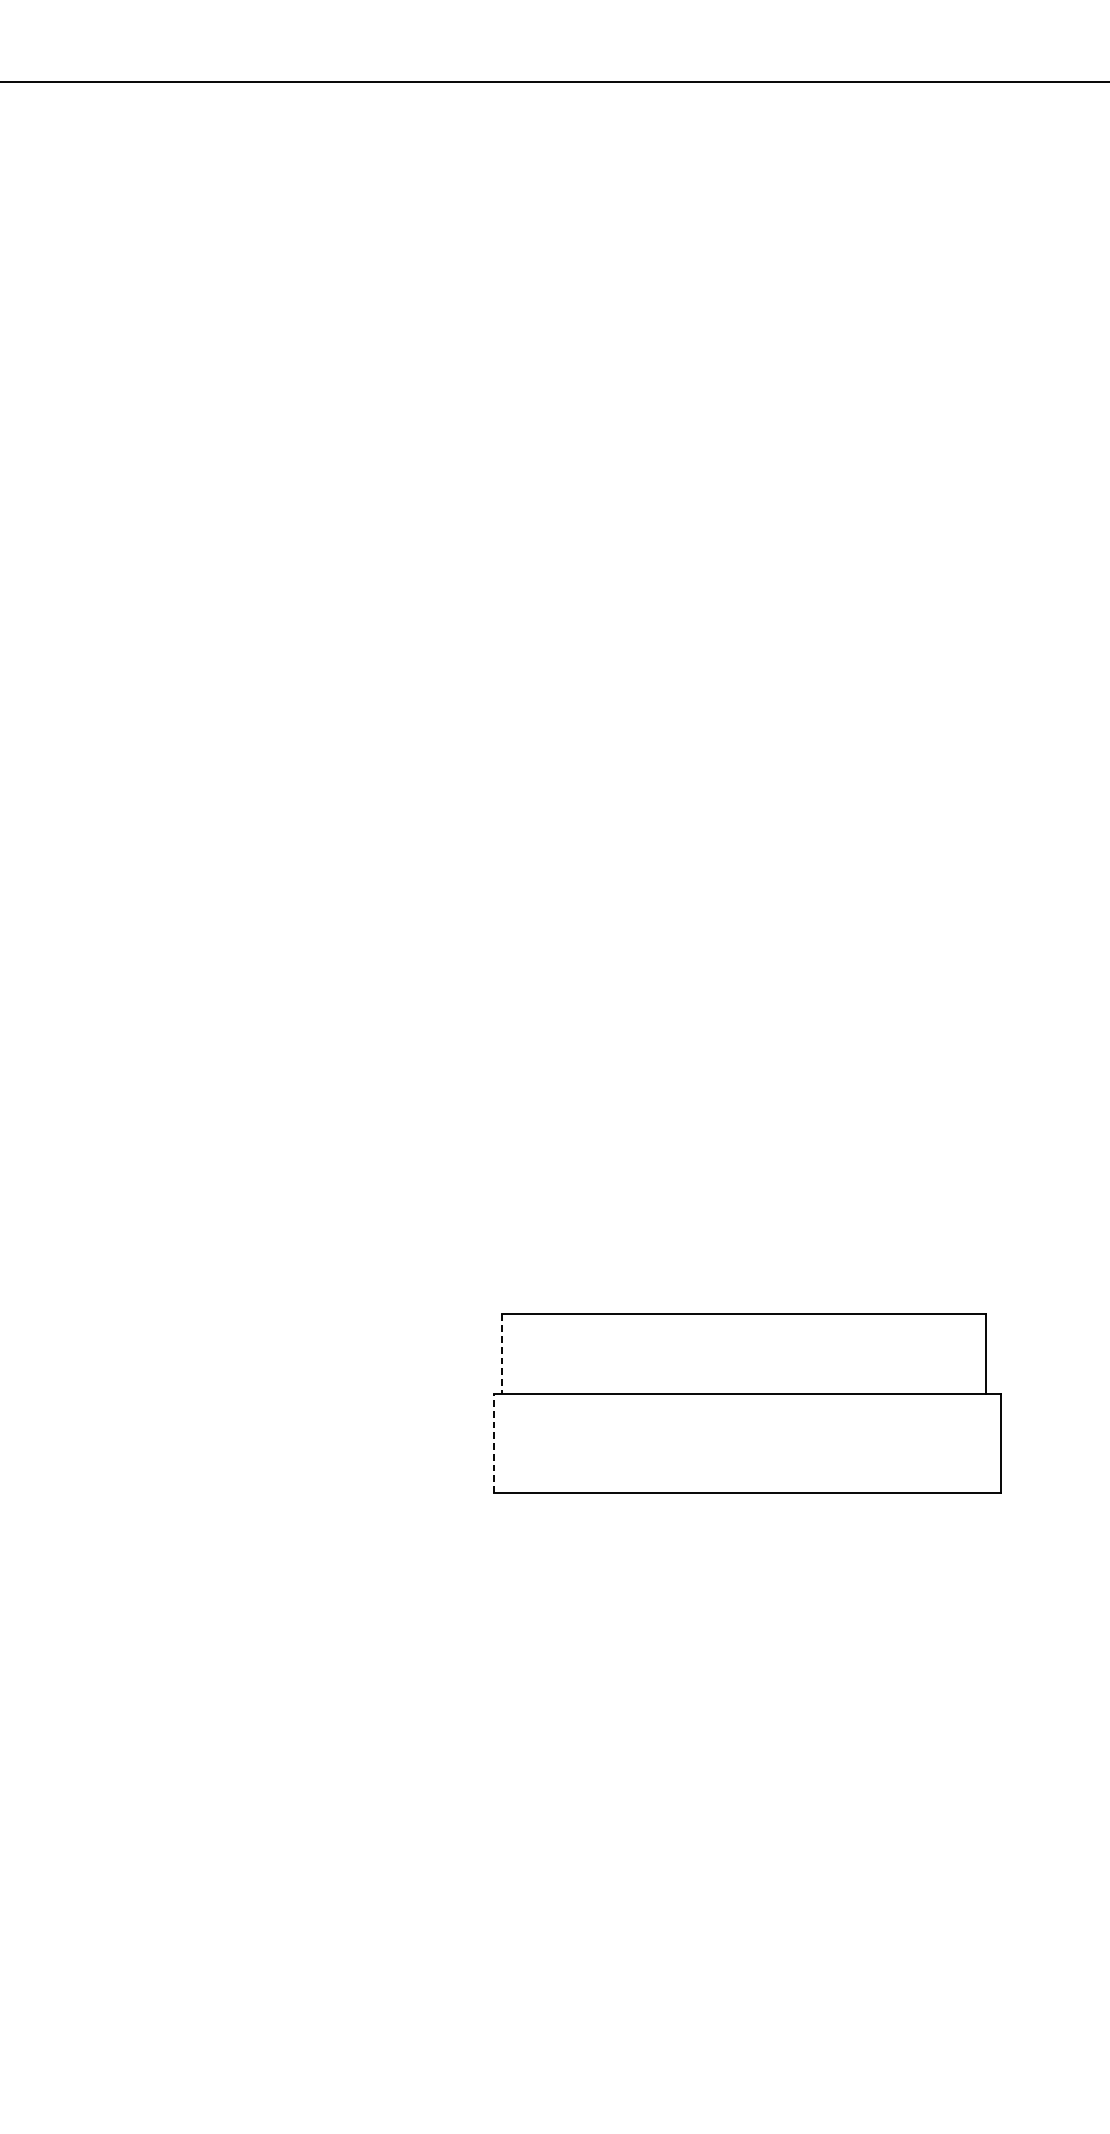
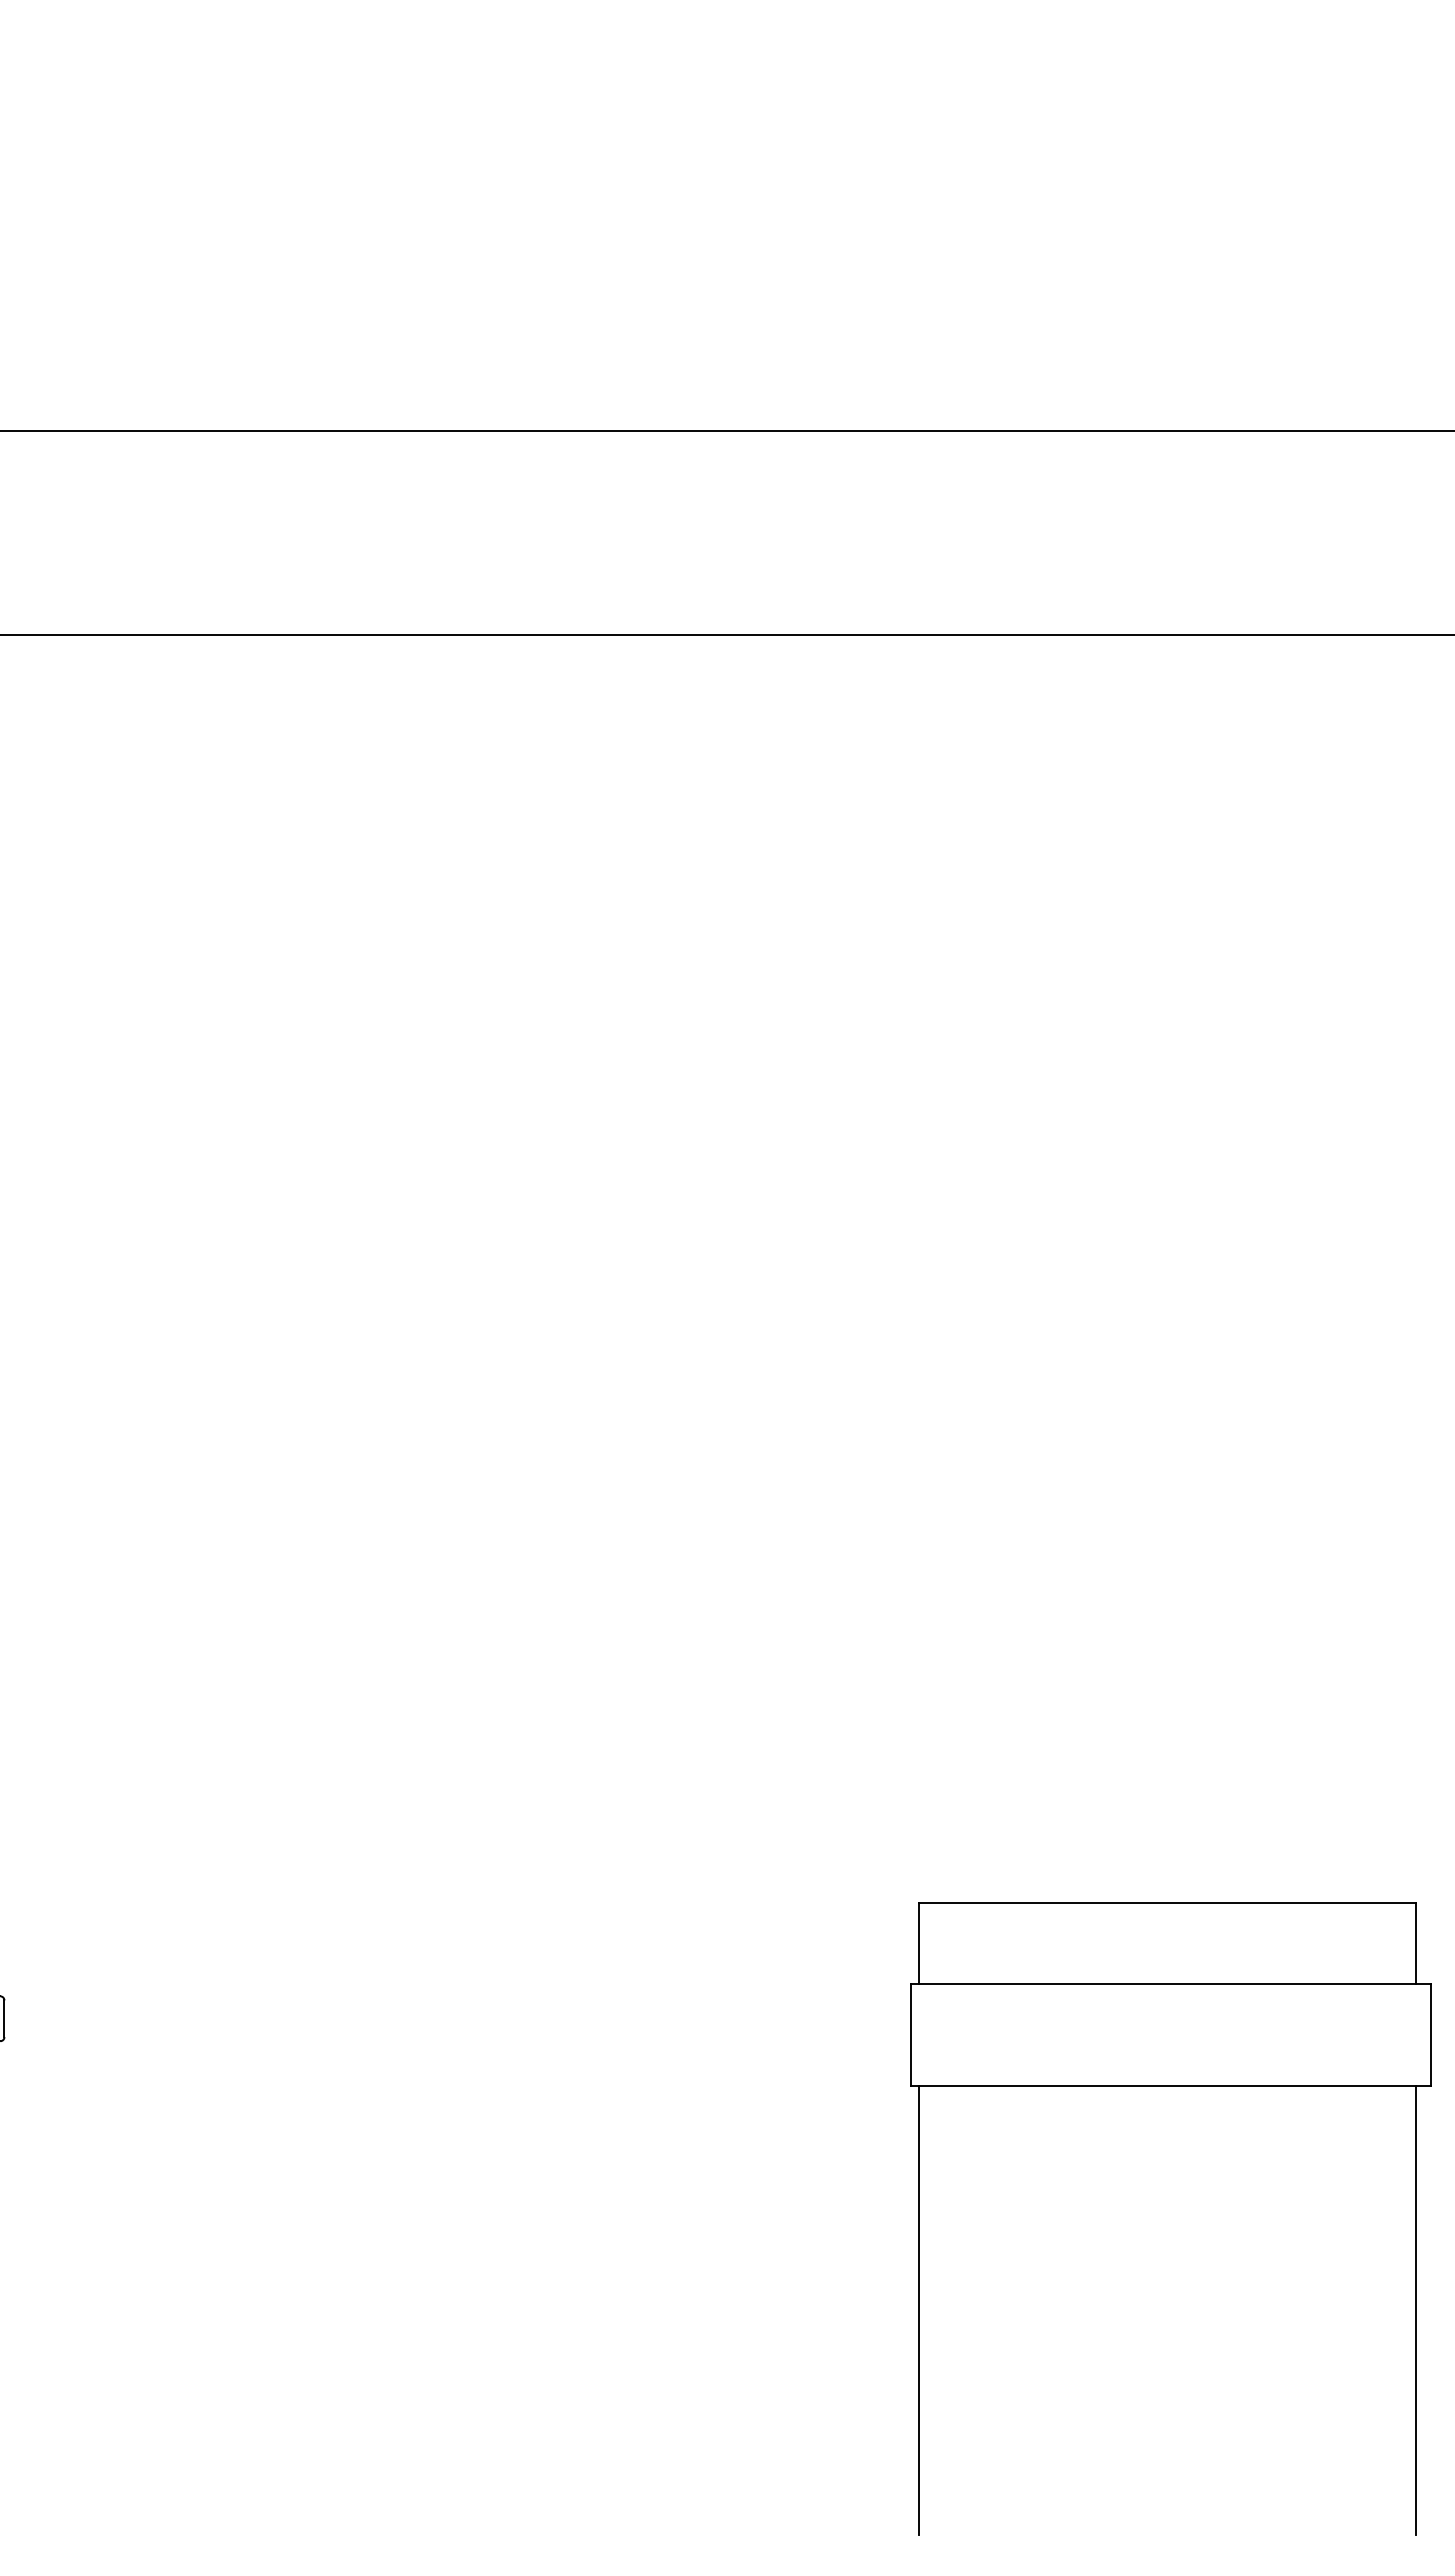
line: (502, 1354) -> (918, 1943), dashed -> solid
line: (494, 1443) -> (910, 2035), dashed -> solid
line: (502, 1711) -> (918, 2310), added
line: (986, 1711) -> (1416, 2310), added

